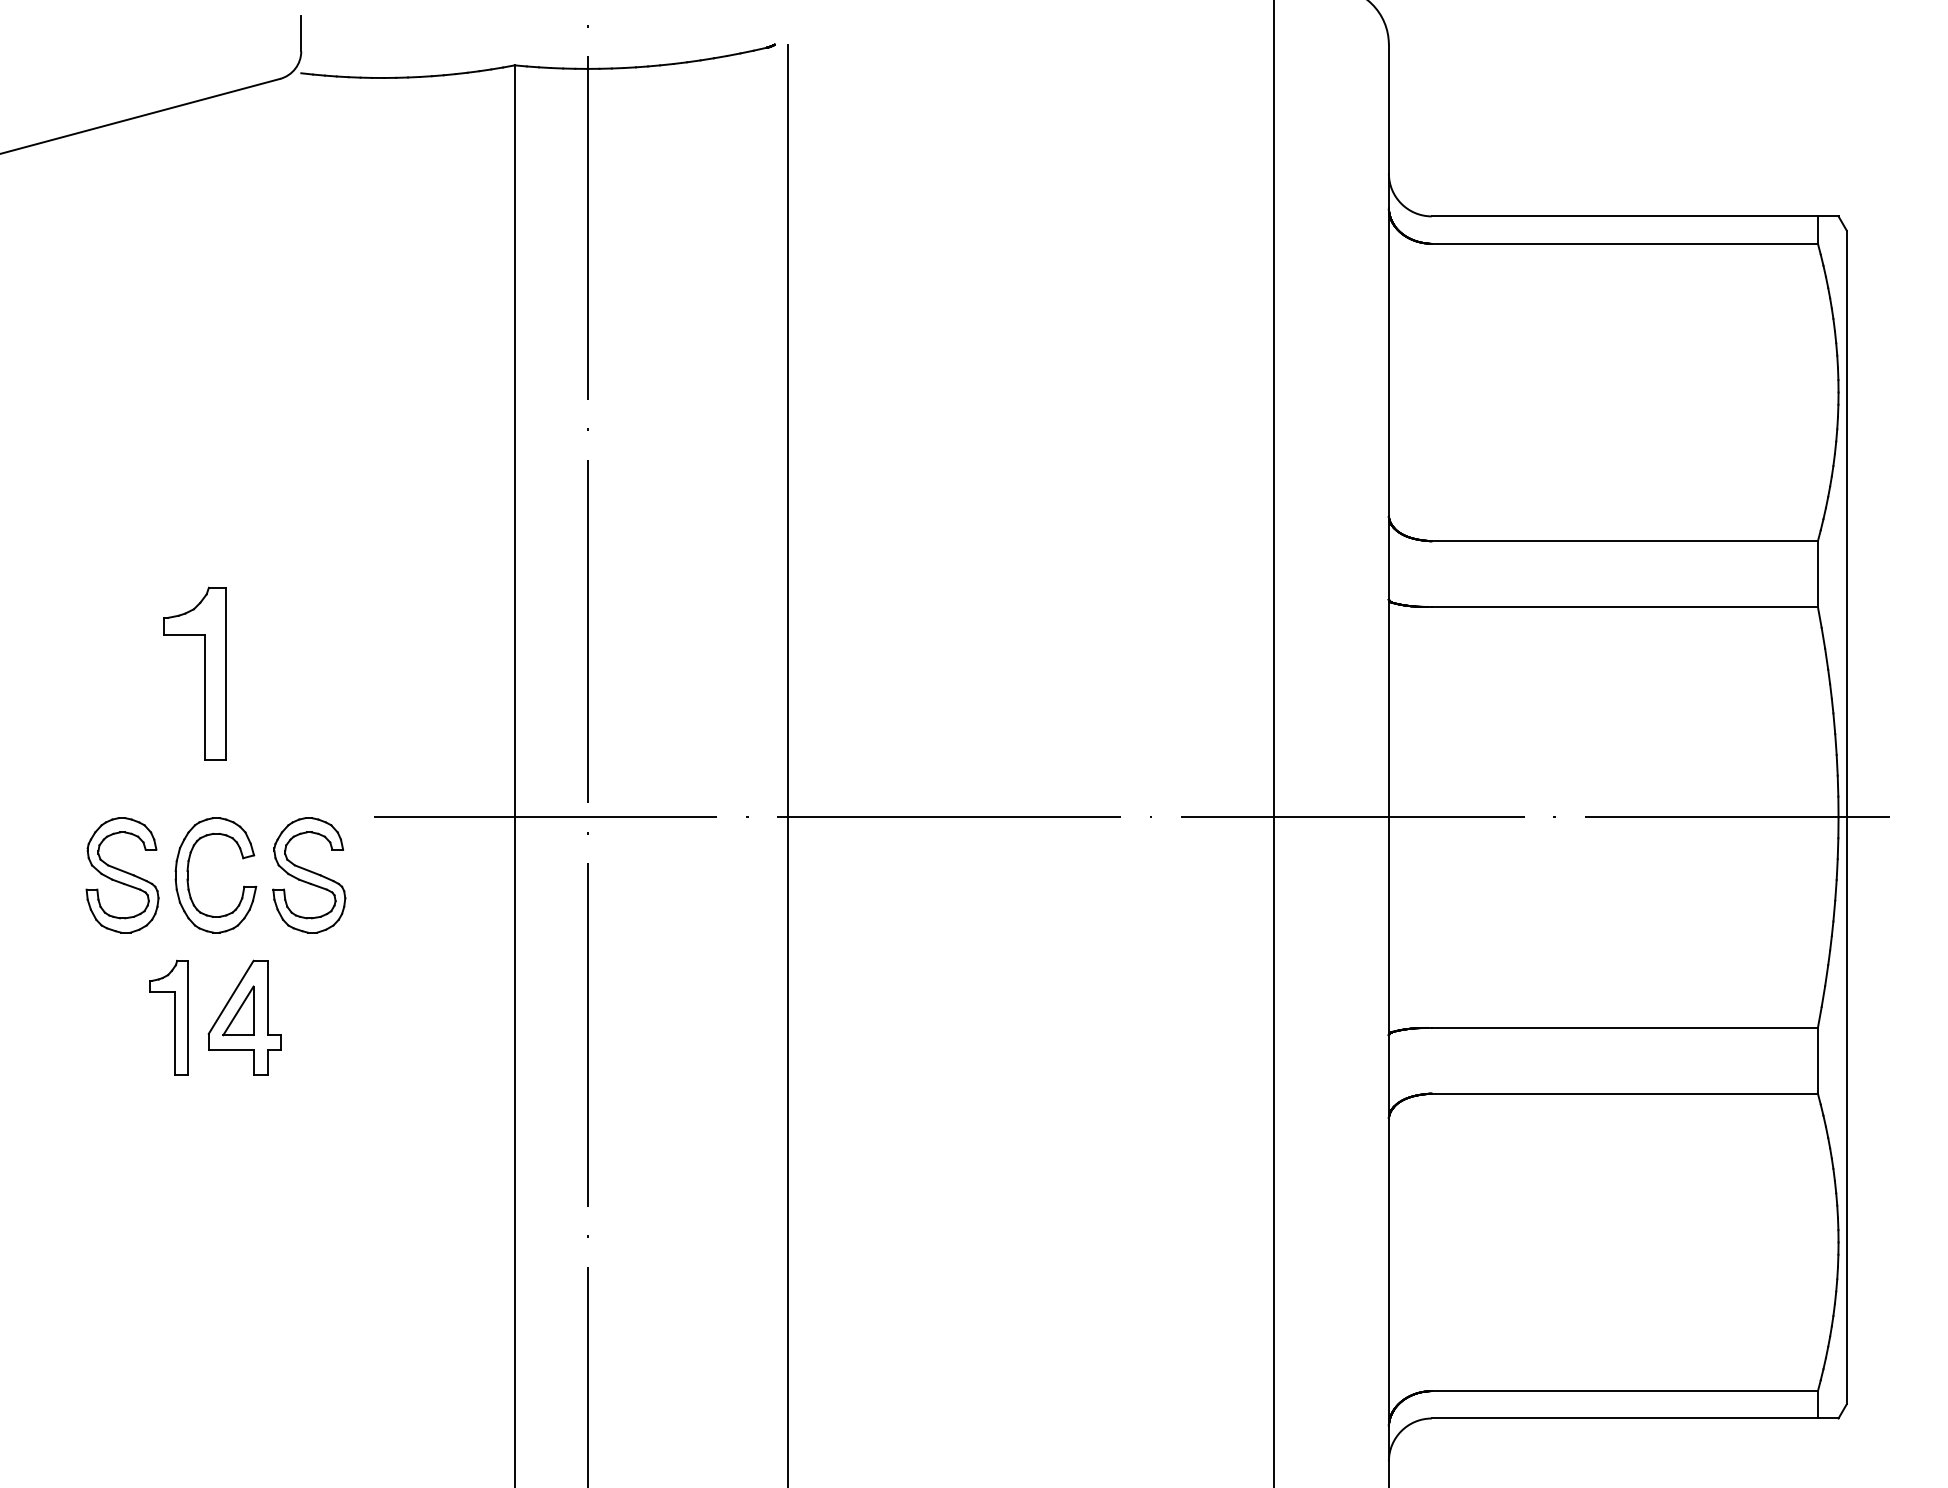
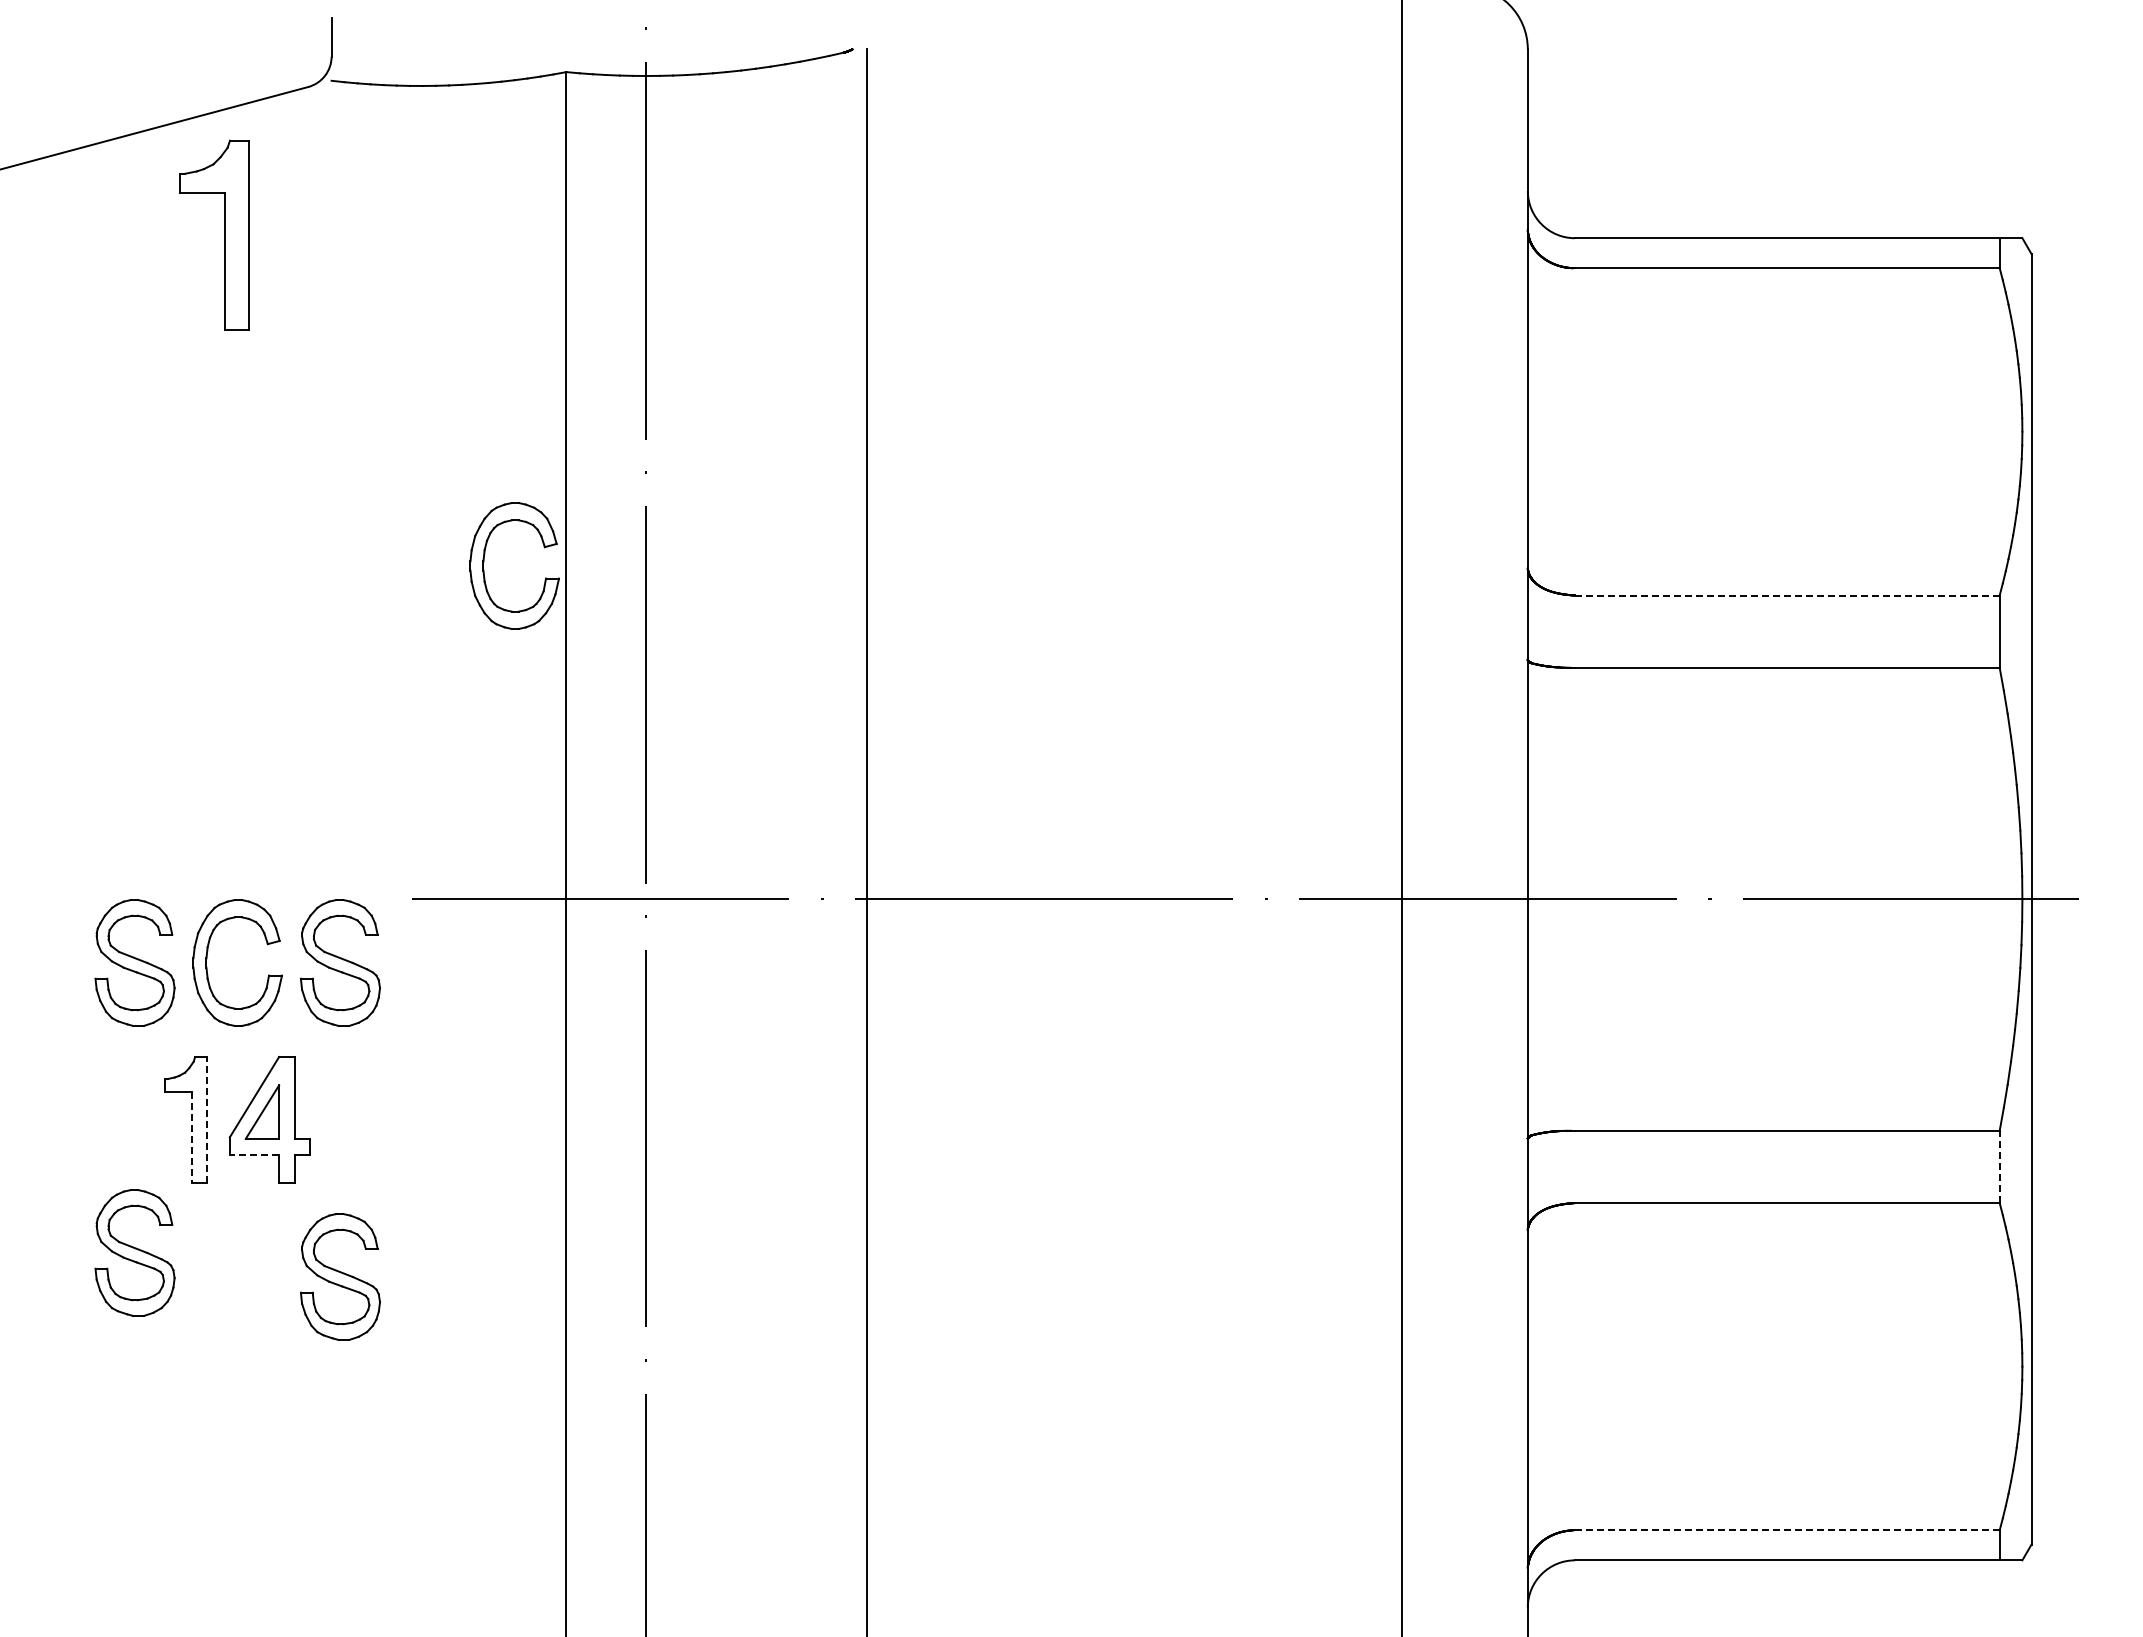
part: (440, 510) -> (484, 561), added
line: (1624, 541) -> (1787, 595), solid -> dashed
part: (203, 673) -> (224, 234), moved
line: (187, 1017) -> (206, 1119), solid -> dashed
line: (174, 1034) -> (192, 1137), solid -> dashed
line: (231, 1049) -> (254, 1154), solid -> dashed
line: (1817, 1060) -> (1999, 1166), solid -> dashed
part: (122, 1138) -> (134, 1252), added
part: (309, 1160) -> (340, 1276), added
line: (1624, 1391) -> (1786, 1530), solid -> dashed

